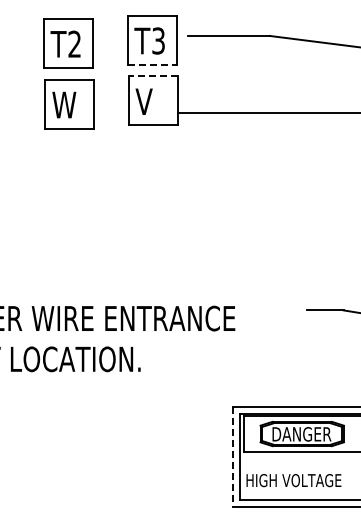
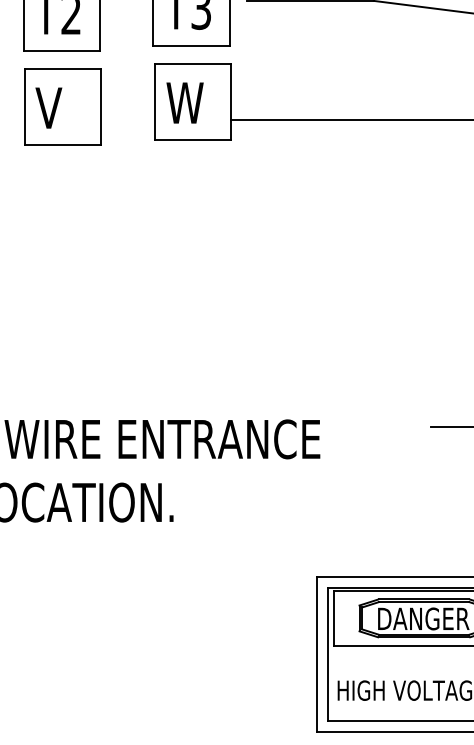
line: (152, 64) -> (191, 45), dashed -> solid
line: (153, 76) -> (193, 63), dashed -> solid
text: (147, 101) -> (184, 102), V -> W
text: (63, 104) -> (53, 107), W -> V
line: (233, 457) -> (317, 654), dashed -> solid

